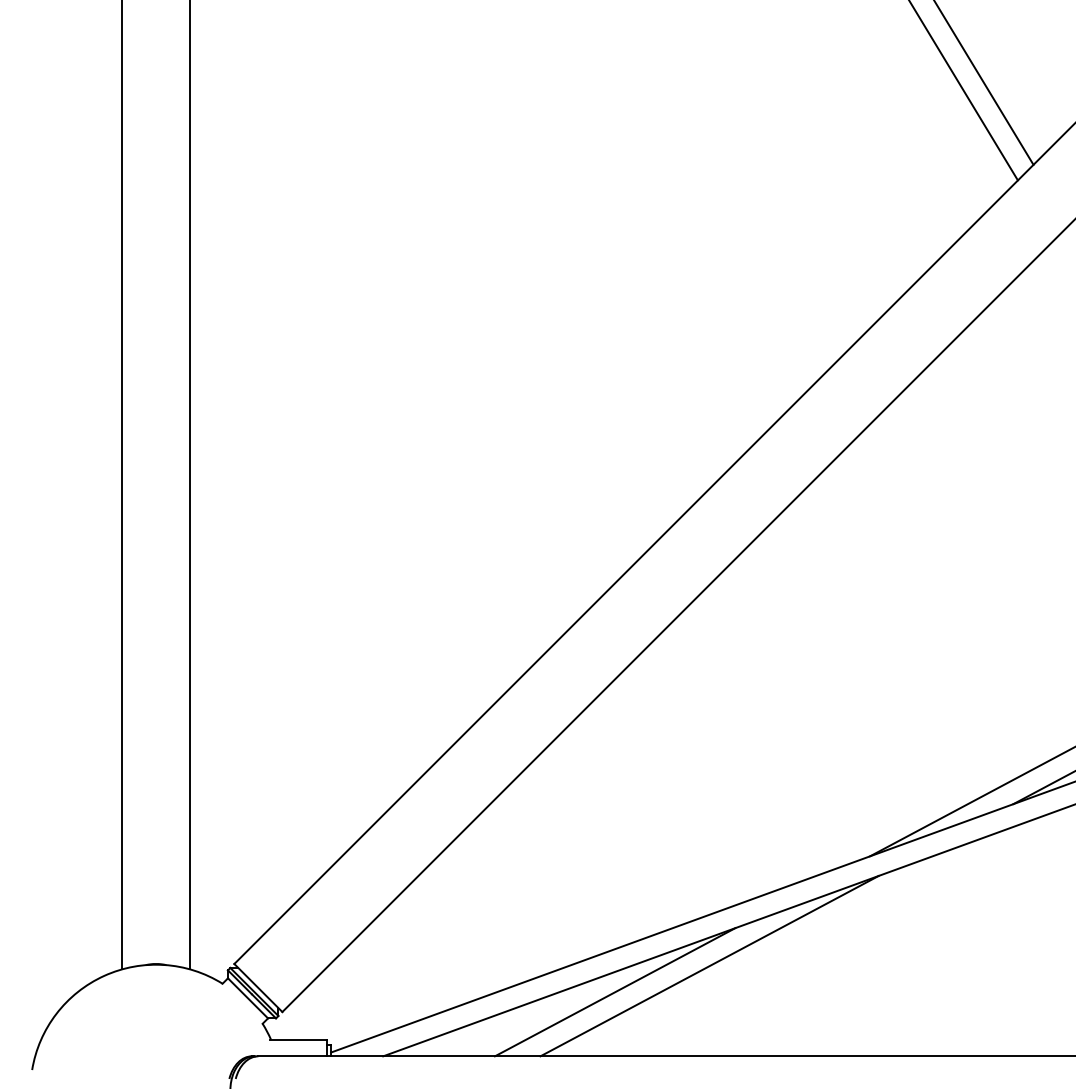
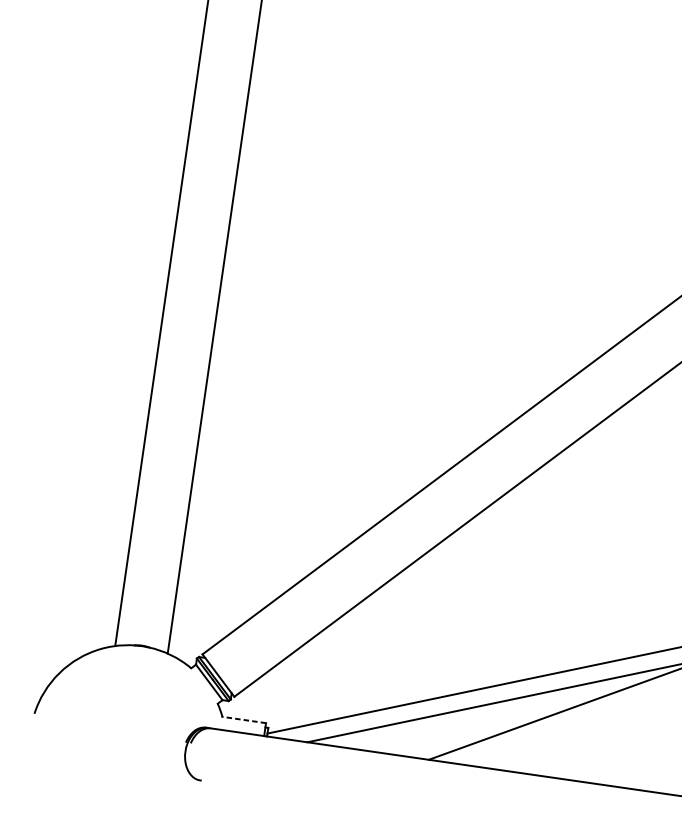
line: (614, 992) -> (493, 718), removed
line: (298, 1039) -> (243, 719), solid -> dashed

